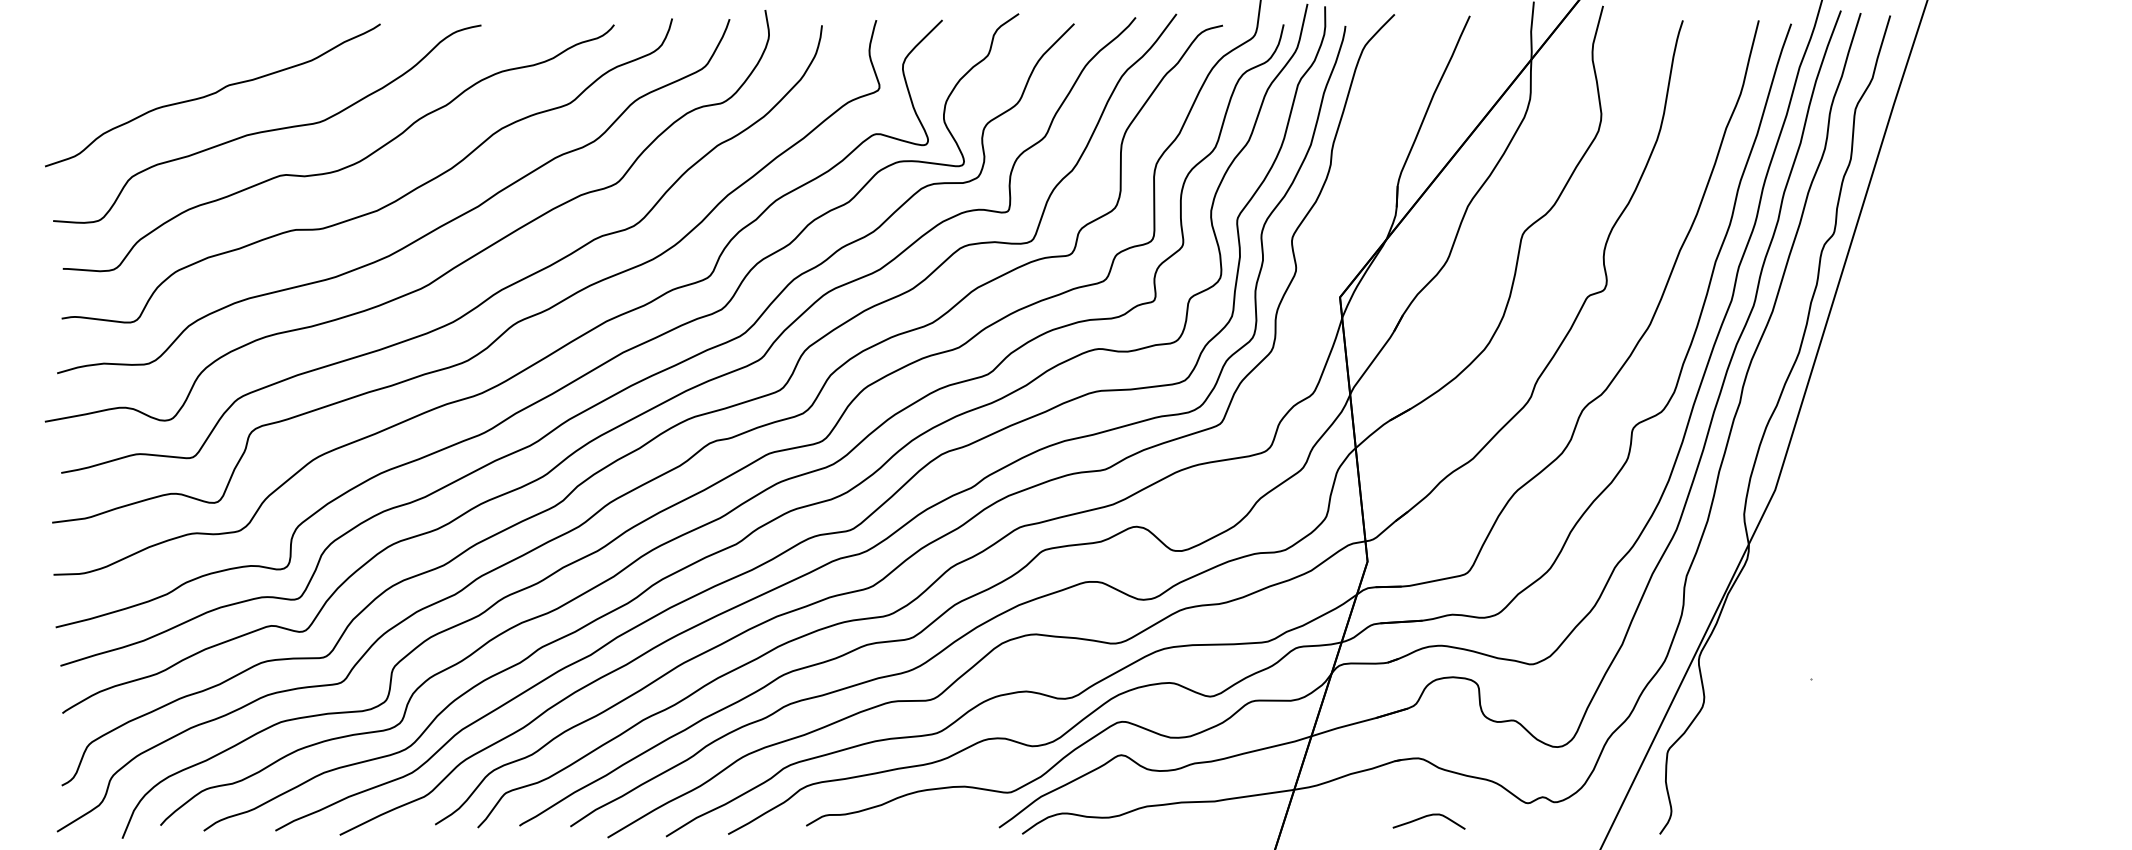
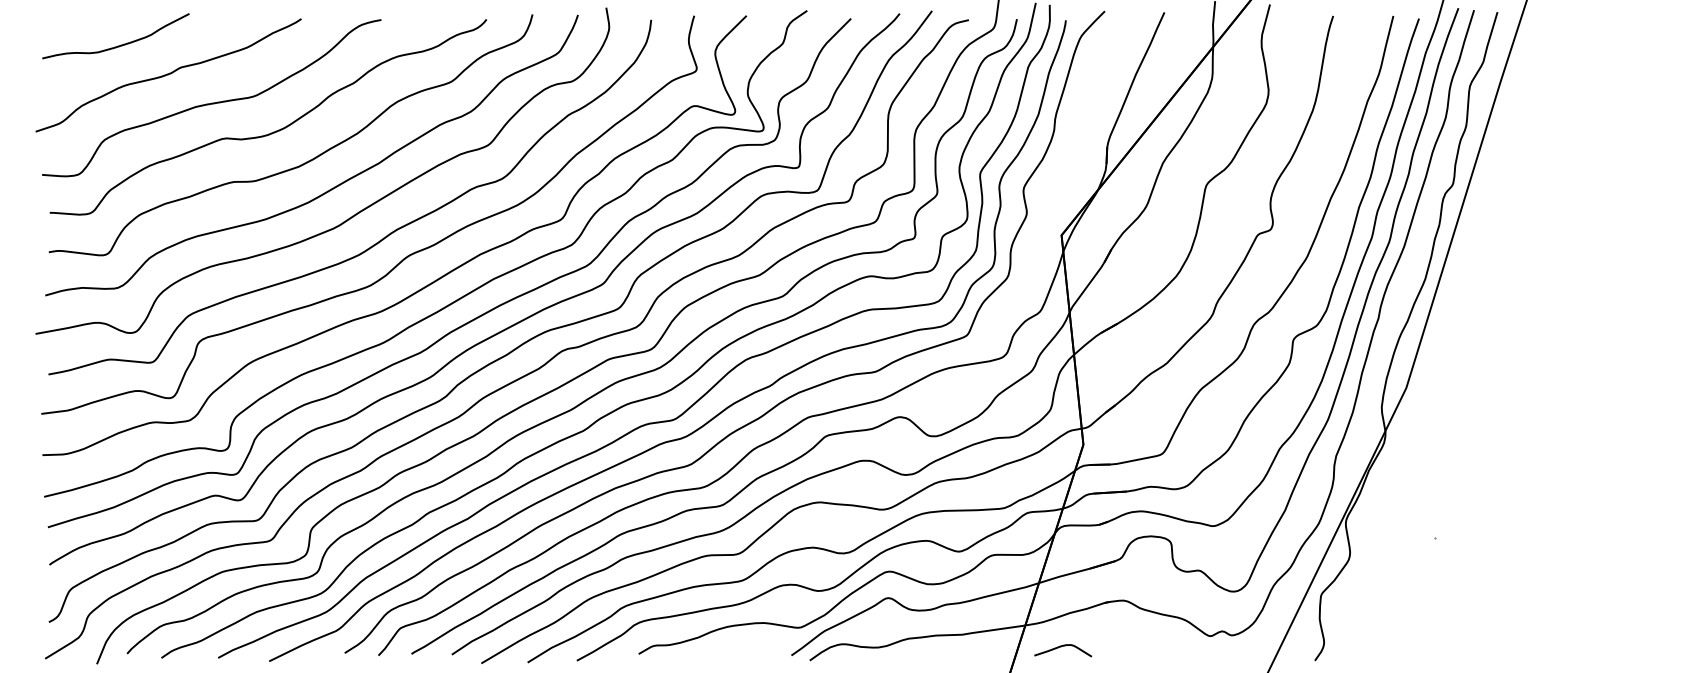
curve: (148, 57) -> (117, 45), added
curve: (1427, 817) -> (1061, 647), moved

